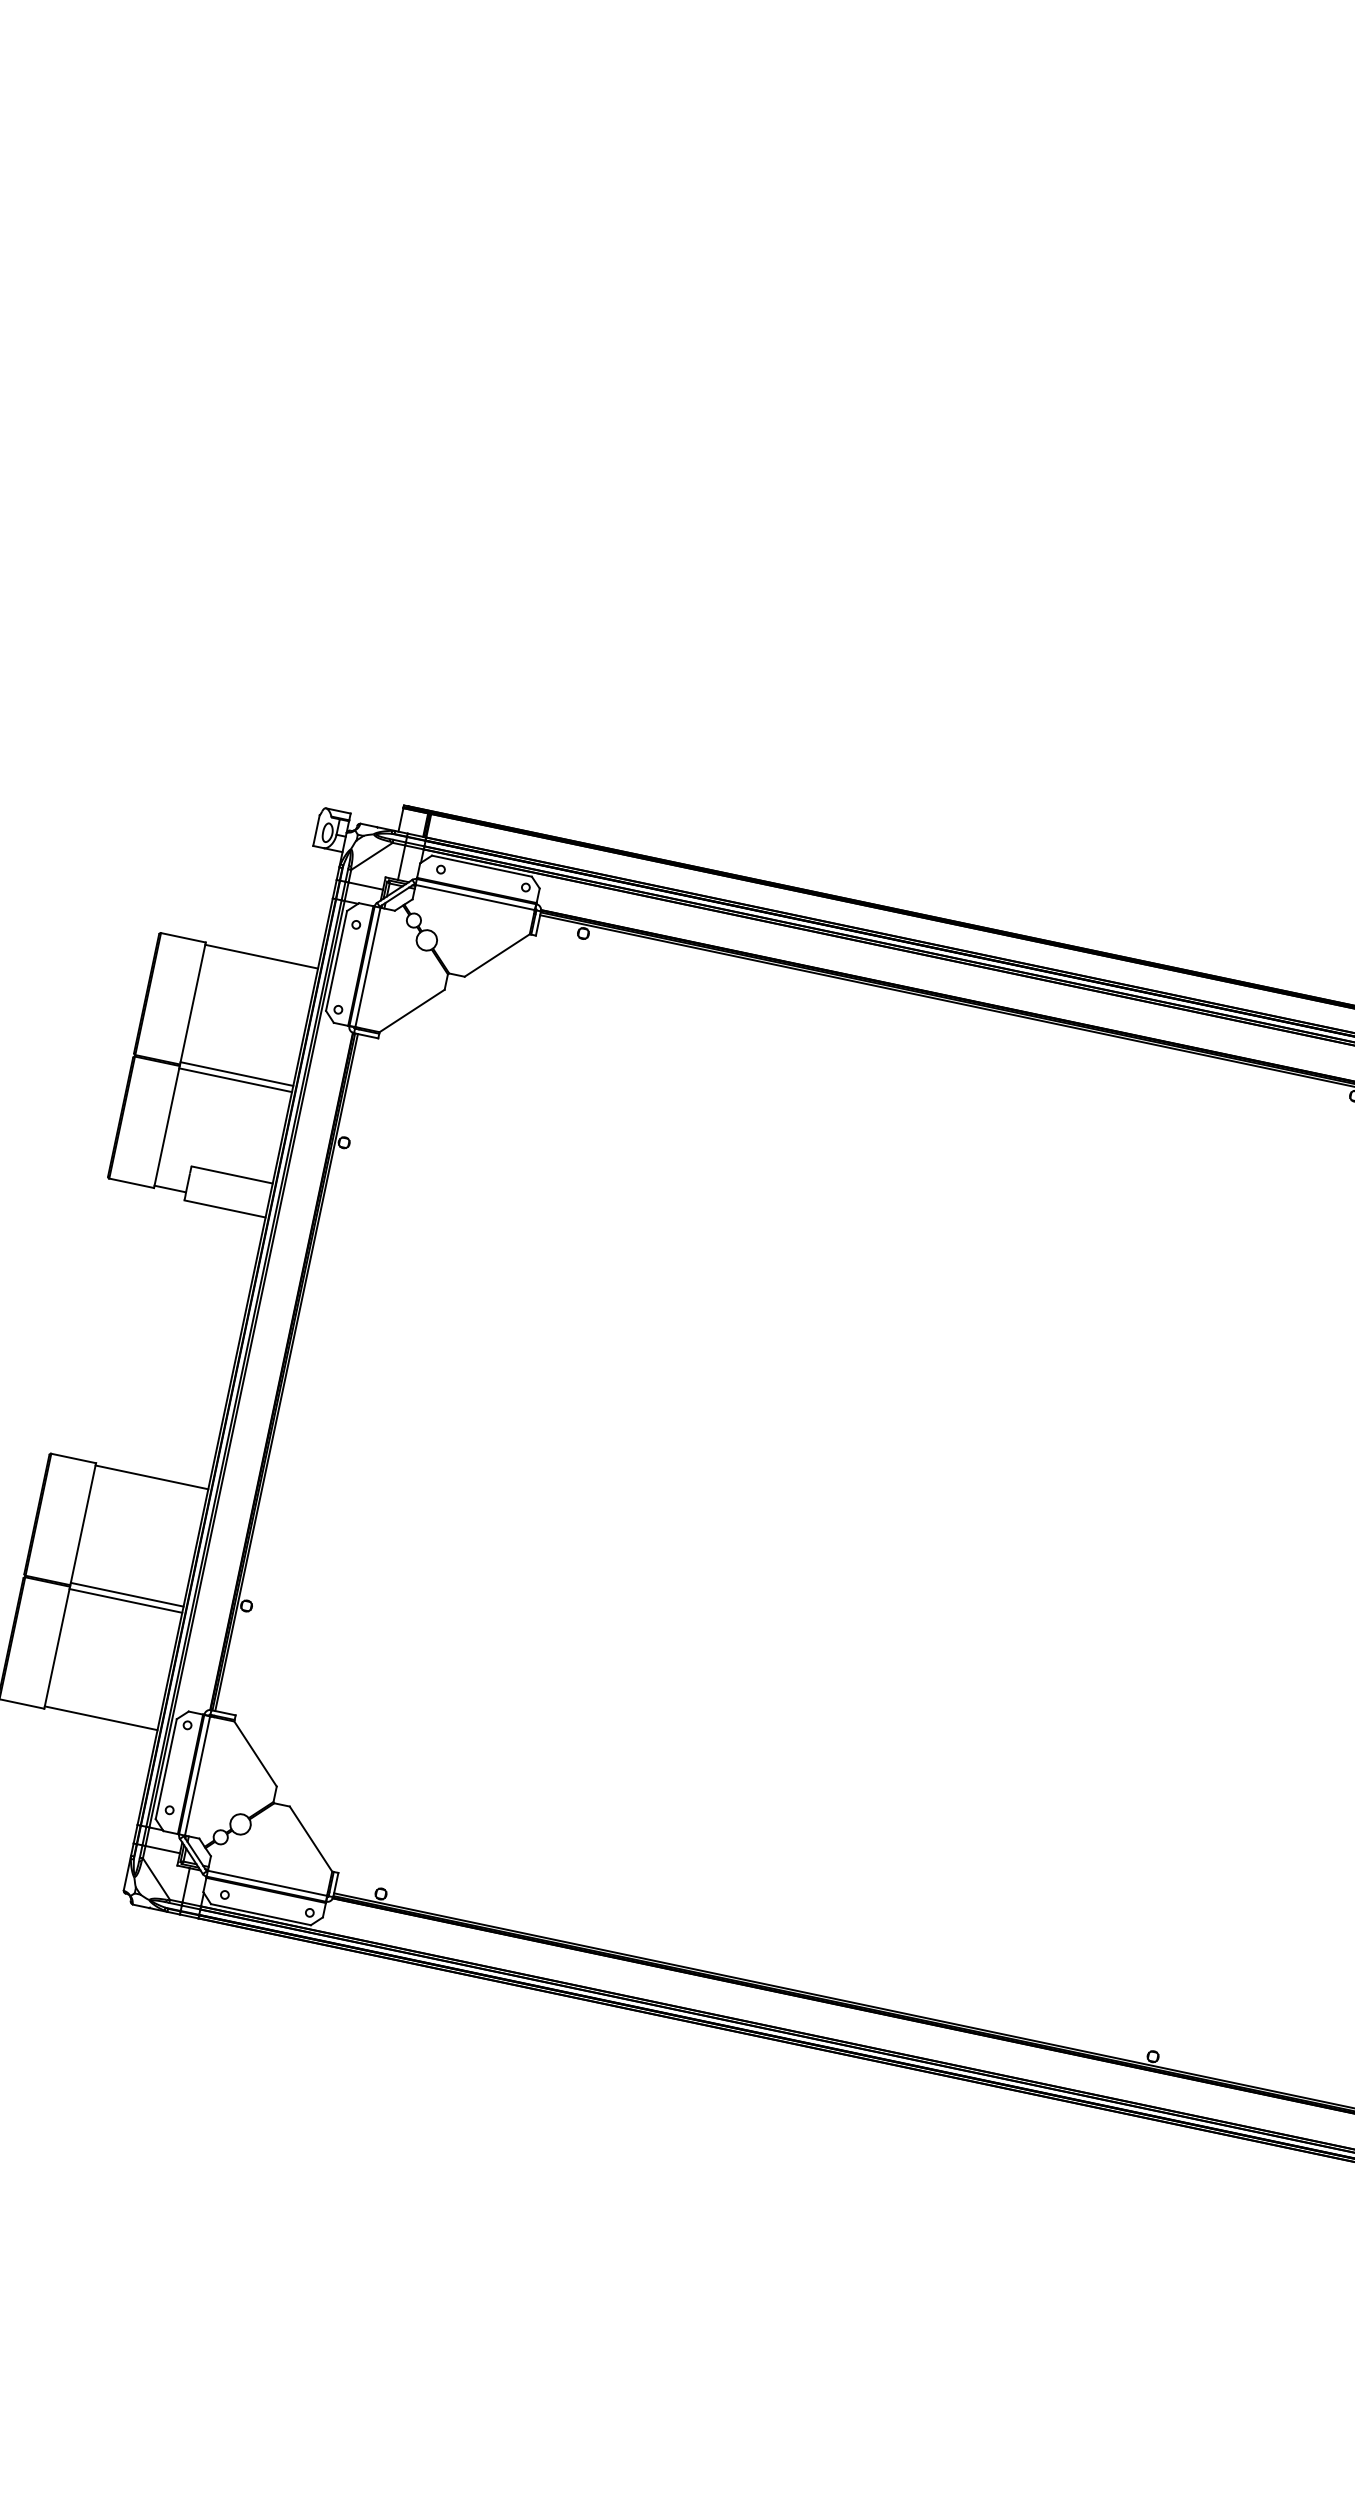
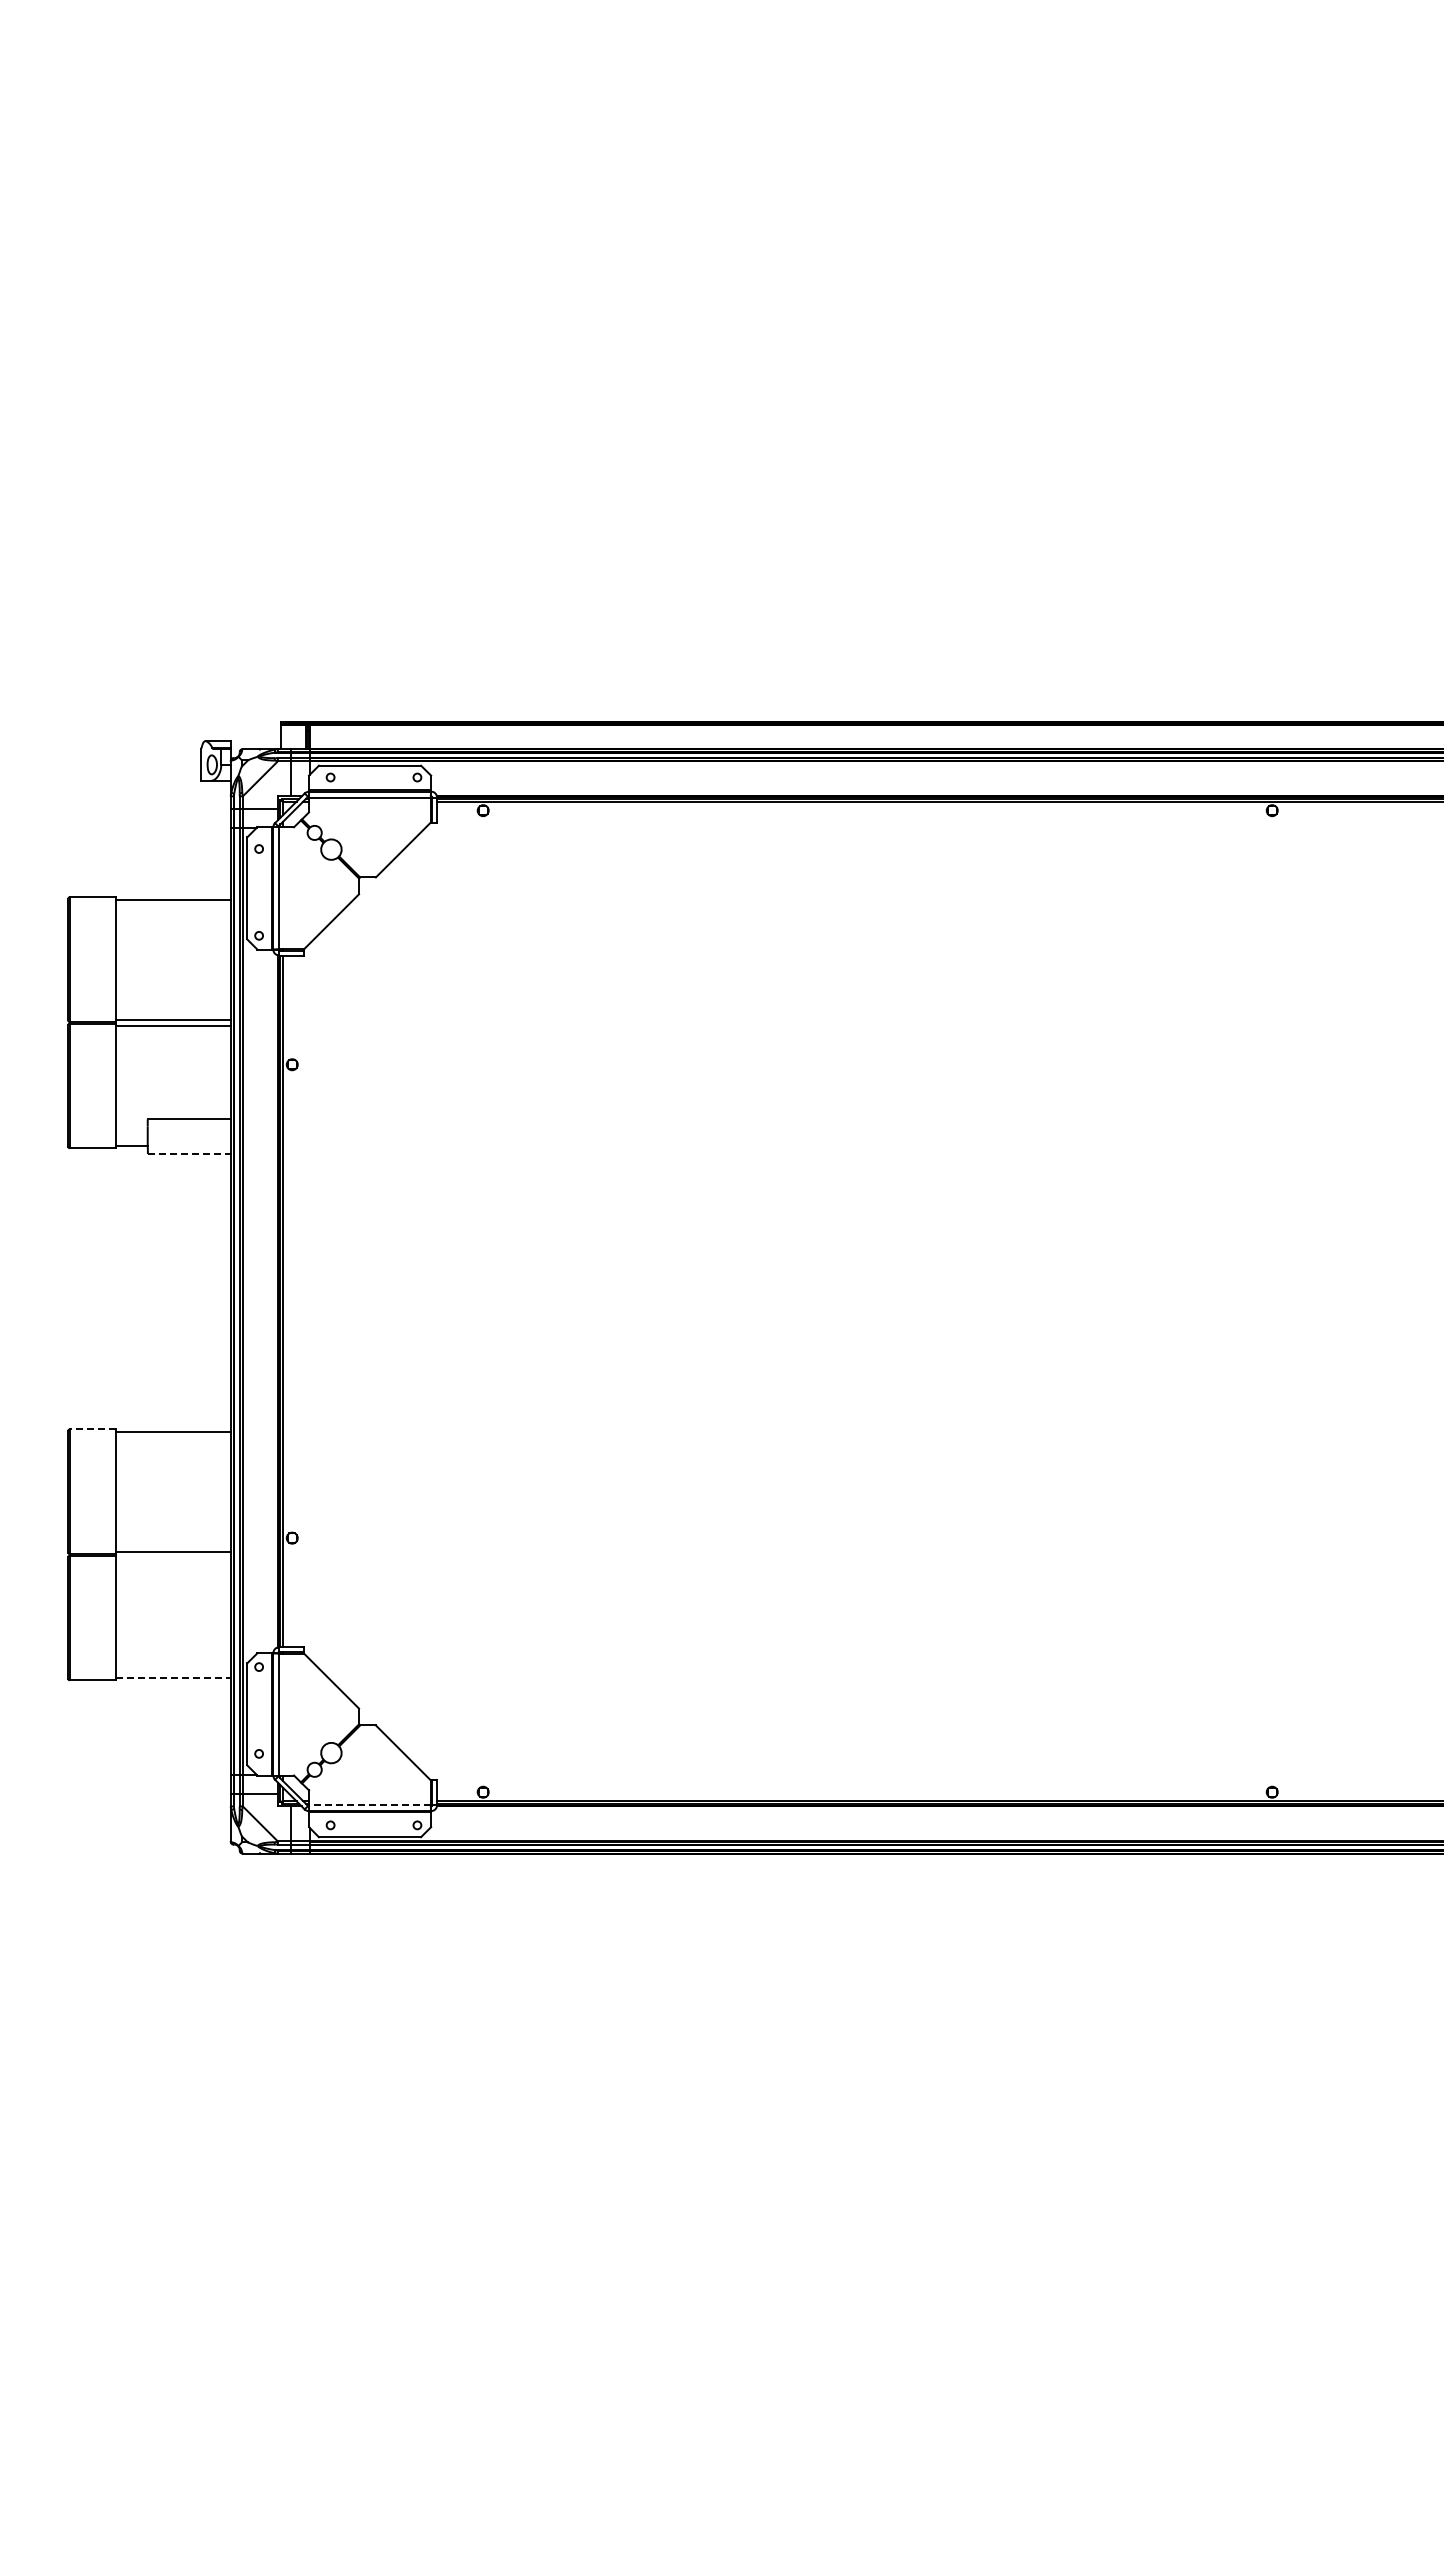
line: (225, 1209) -> (189, 1154), solid -> dashed
line: (73, 1458) -> (92, 1429), solid -> dashed
line: (125, 1601) -> (172, 1558), removed
line: (101, 1717) -> (173, 1677), solid -> dashed
line: (267, 1883) -> (369, 1805), solid -> dashed

